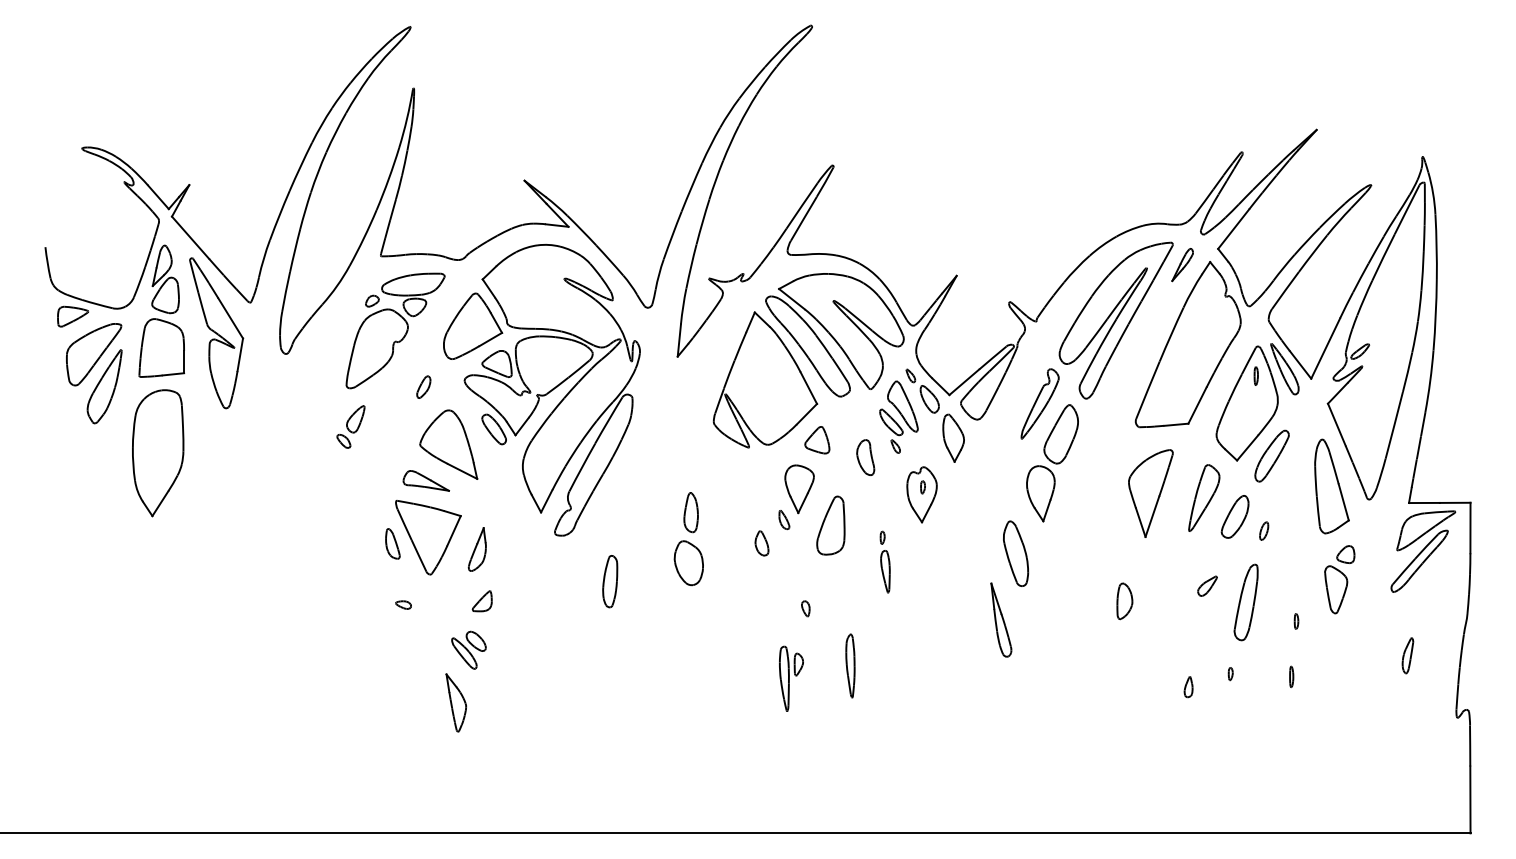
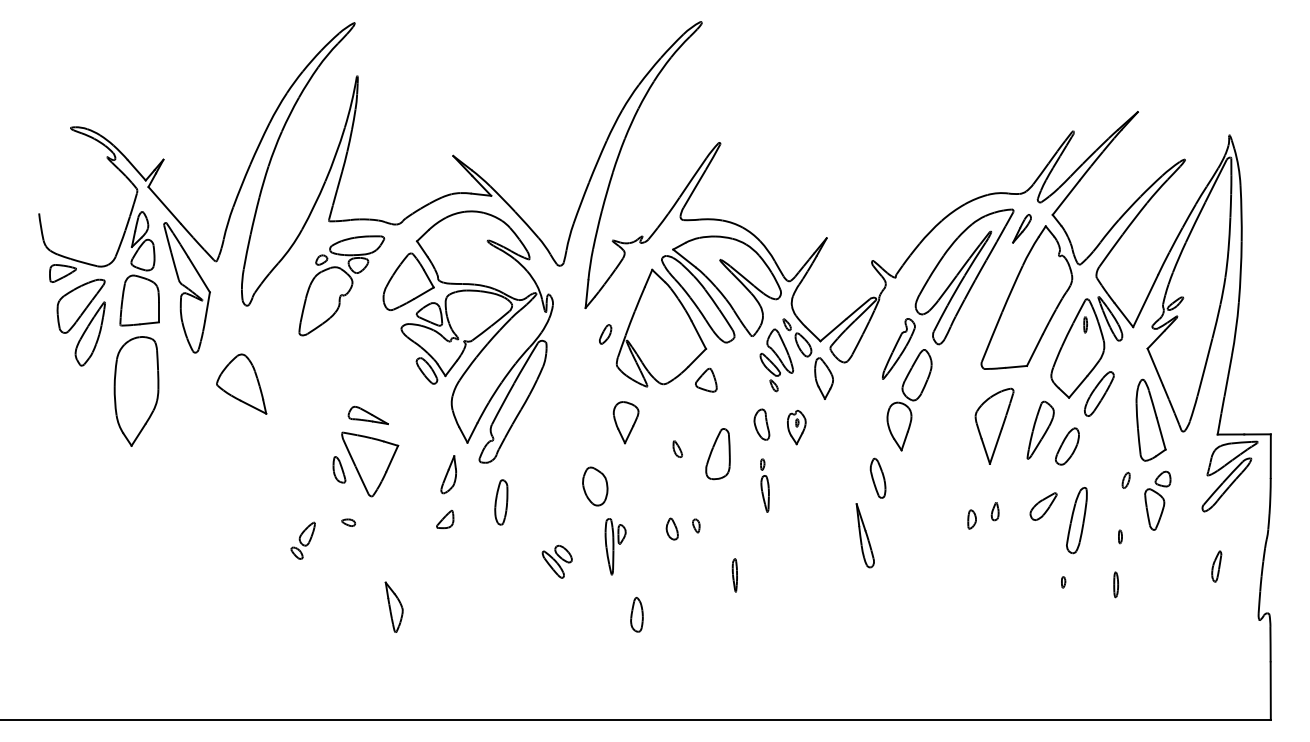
part: (423, 386) -> (605, 333), moved
part: (350, 426) -> (302, 540), moved
part: (448, 444) -> (241, 383), moved
part: (865, 457) -> (761, 424), moved
part: (799, 489) -> (626, 422), moved
part: (921, 494) -> (796, 427), size x0.7
part: (690, 512) -> (636, 614), moved
part: (1264, 530) -> (1126, 479), moved
part: (761, 543) -> (671, 529), moved
part: (476, 549) -> (448, 474), moved
part: (1016, 553) -> (878, 478), size x0.7
part: (610, 581) -> (501, 502), moved
part: (1207, 585) -> (1043, 505), size x1.6
part: (481, 601) -> (444, 519), moved
part: (1124, 601) -> (971, 519), size x0.6
part: (468, 649) -> (556, 561), moved
part: (850, 665) -> (734, 574), size x0.6
part: (1291, 676) -> (1116, 584), size x1.4
part: (791, 678) -> (615, 546), moved
part: (1188, 687) -> (995, 511), moved

